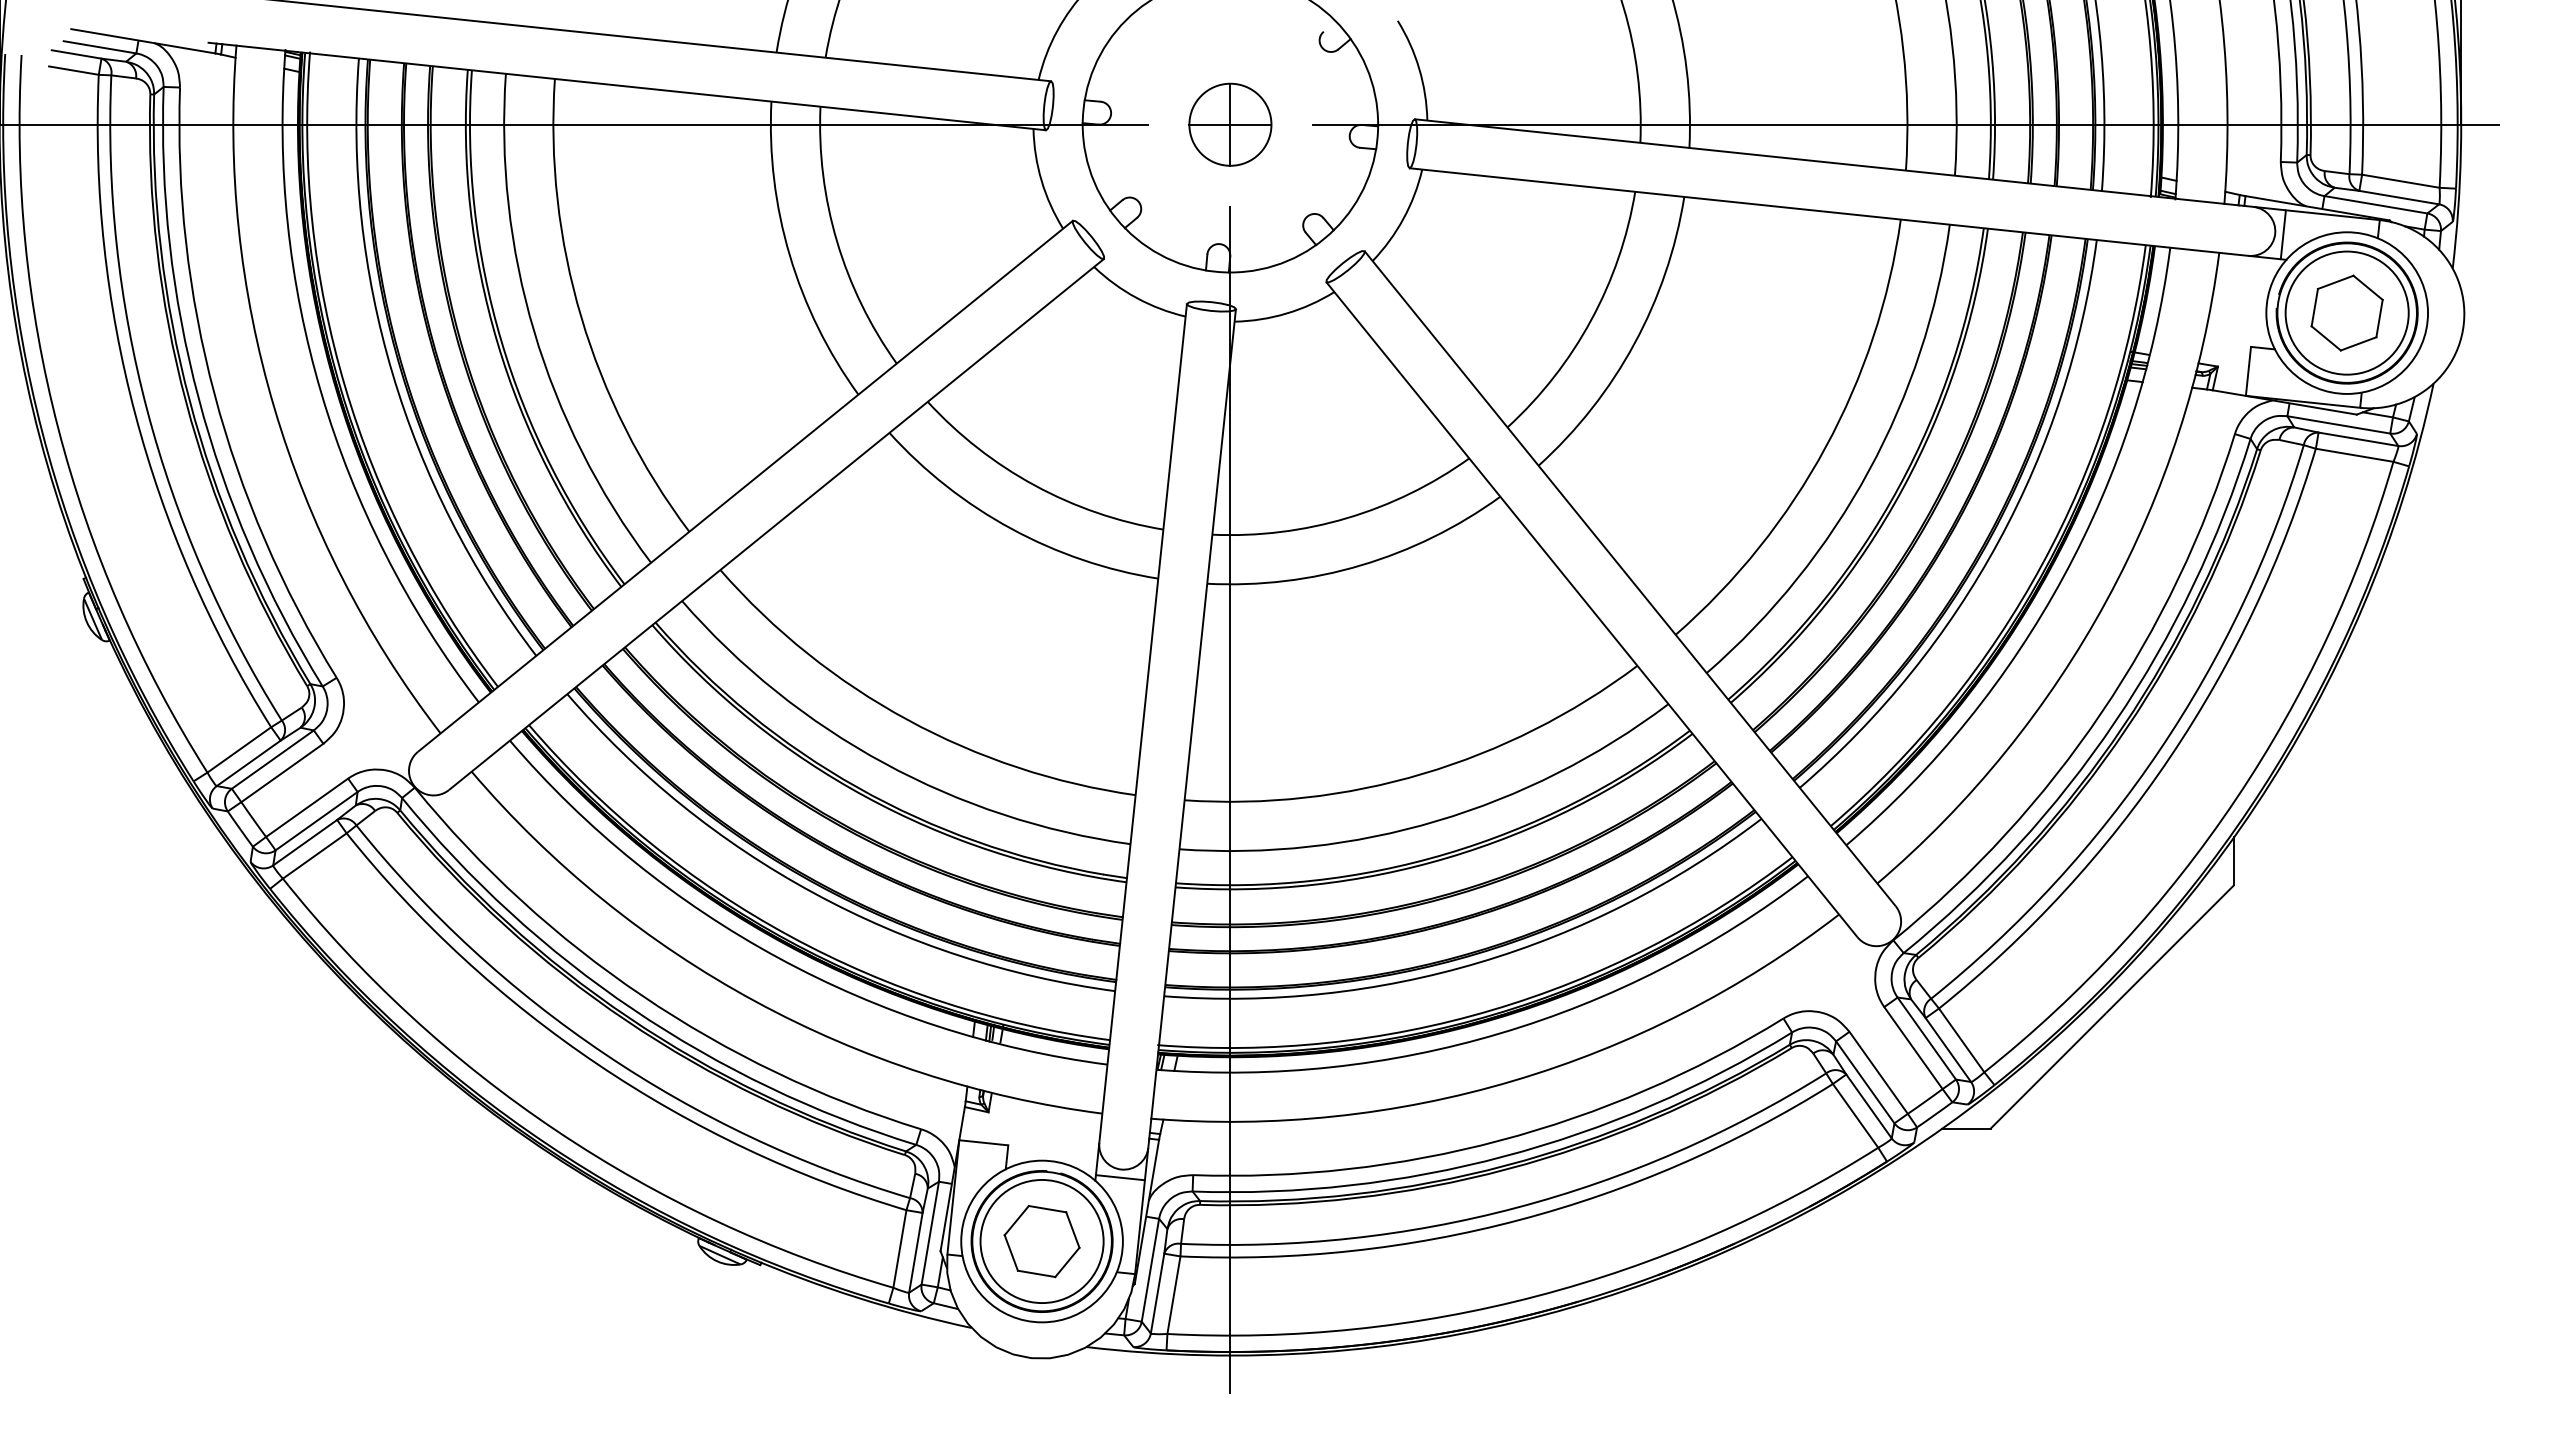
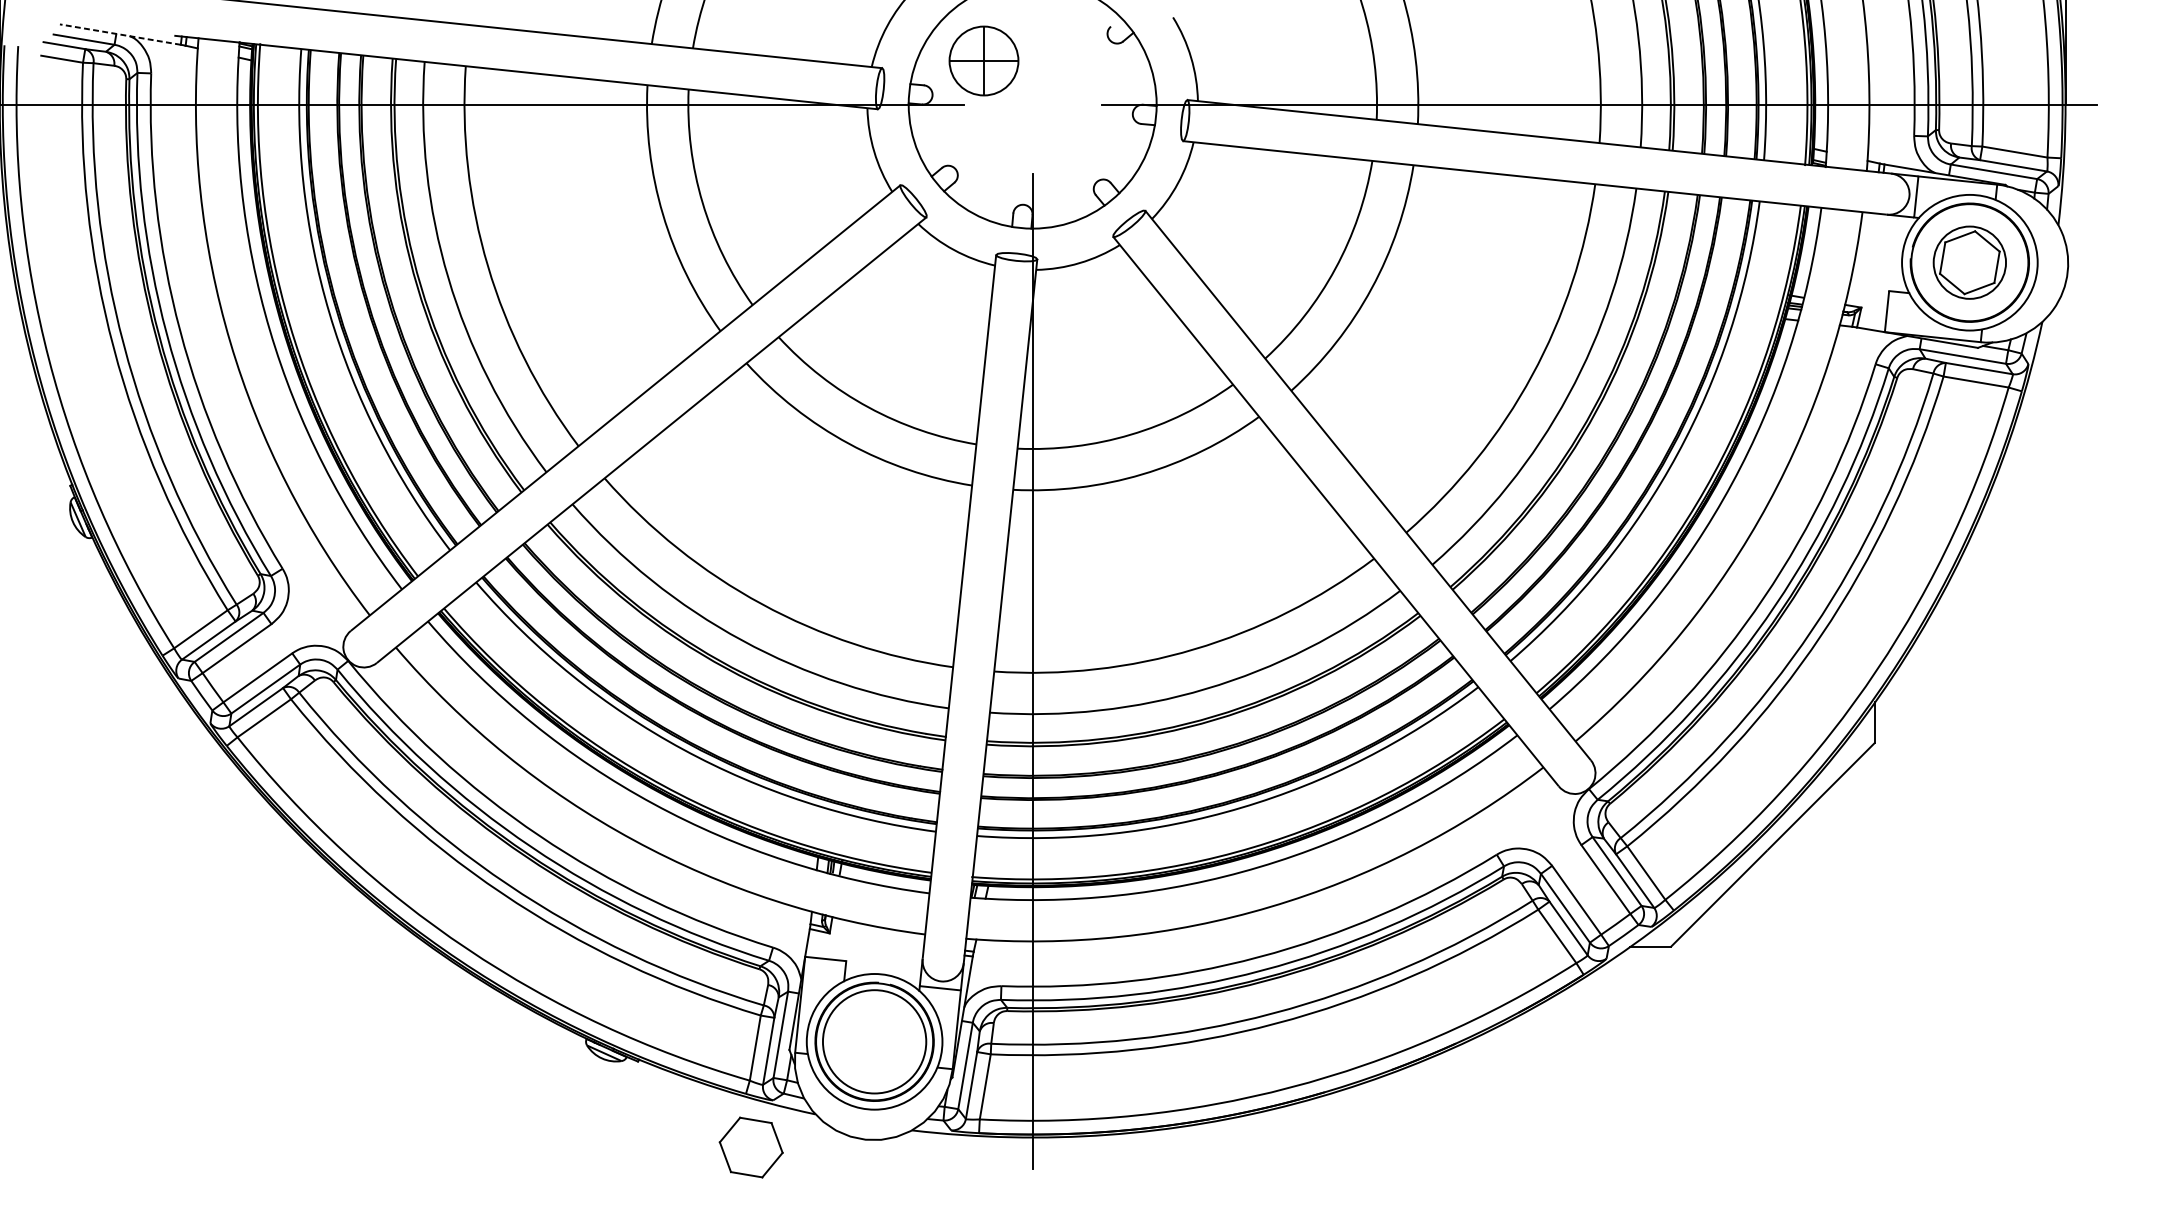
line: (142, 41) -> (119, 34), solid -> dashed
part: (1230, 124) -> (984, 60), moved
circle: (2346, 312) -> (1969, 262), size x0.7
part: (1041, 1241) -> (750, 1147), moved

